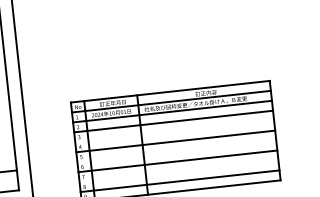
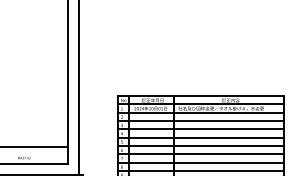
line: (174, 131) -> (201, 129), added
line: (177, 150) -> (201, 145), added
line: (179, 171) -> (201, 162), added

